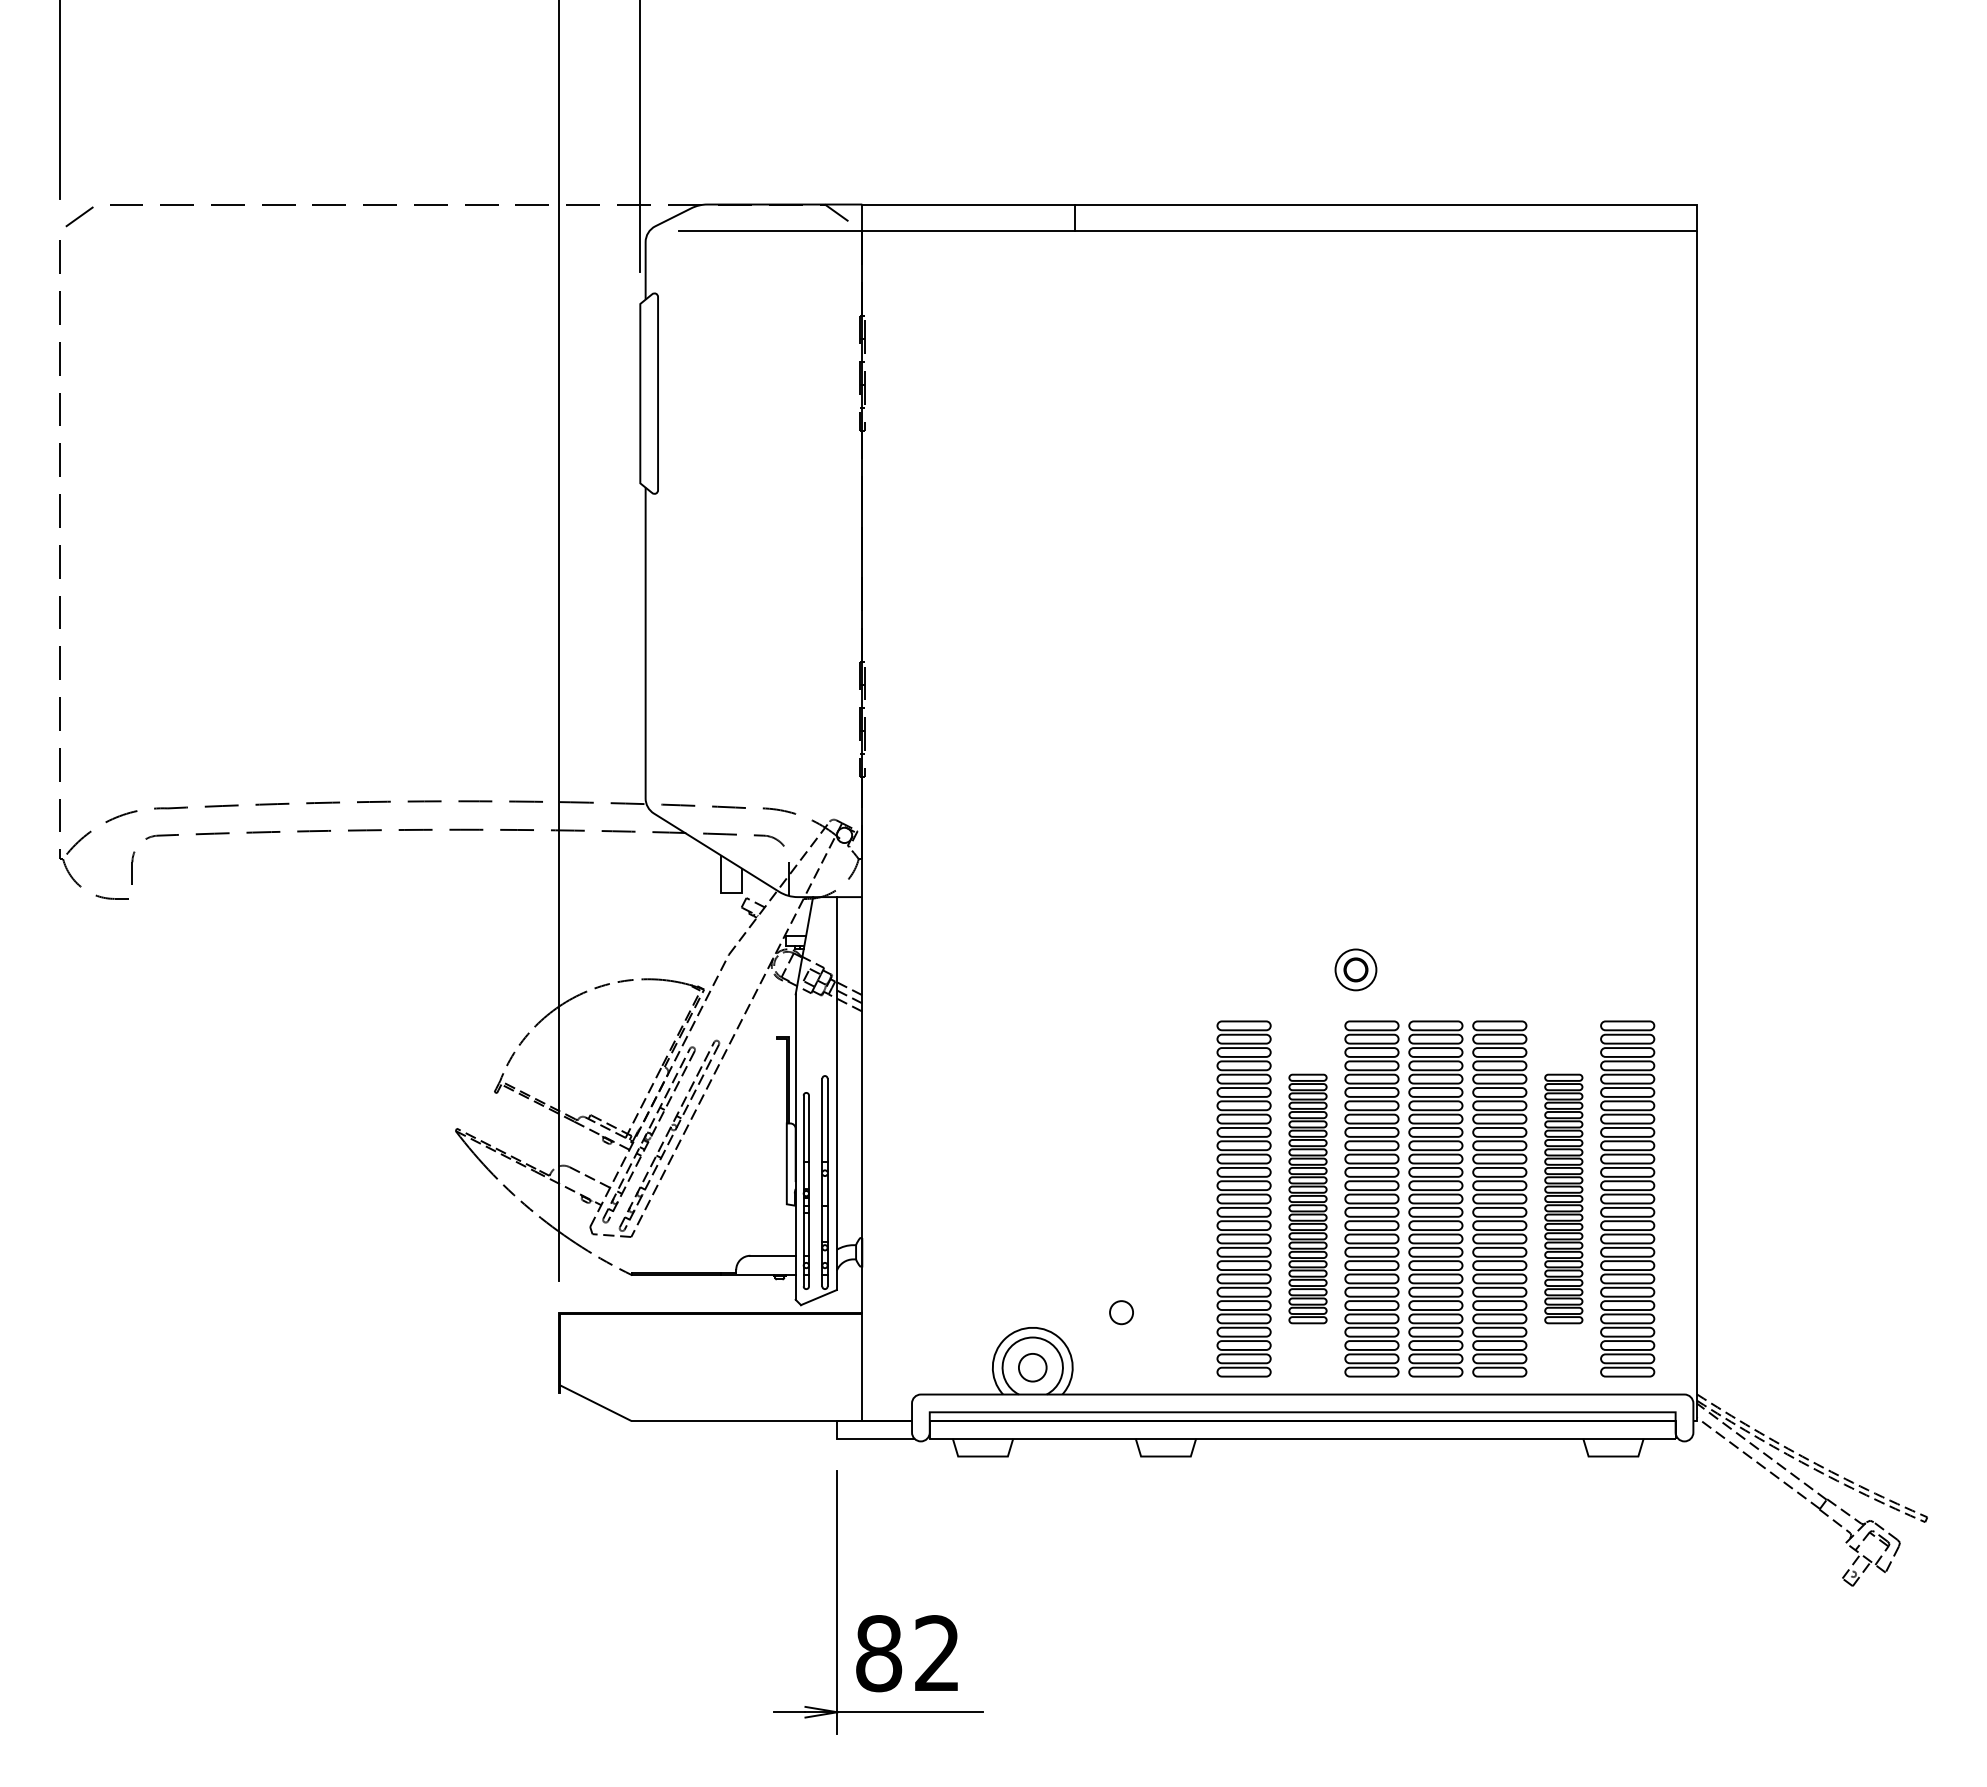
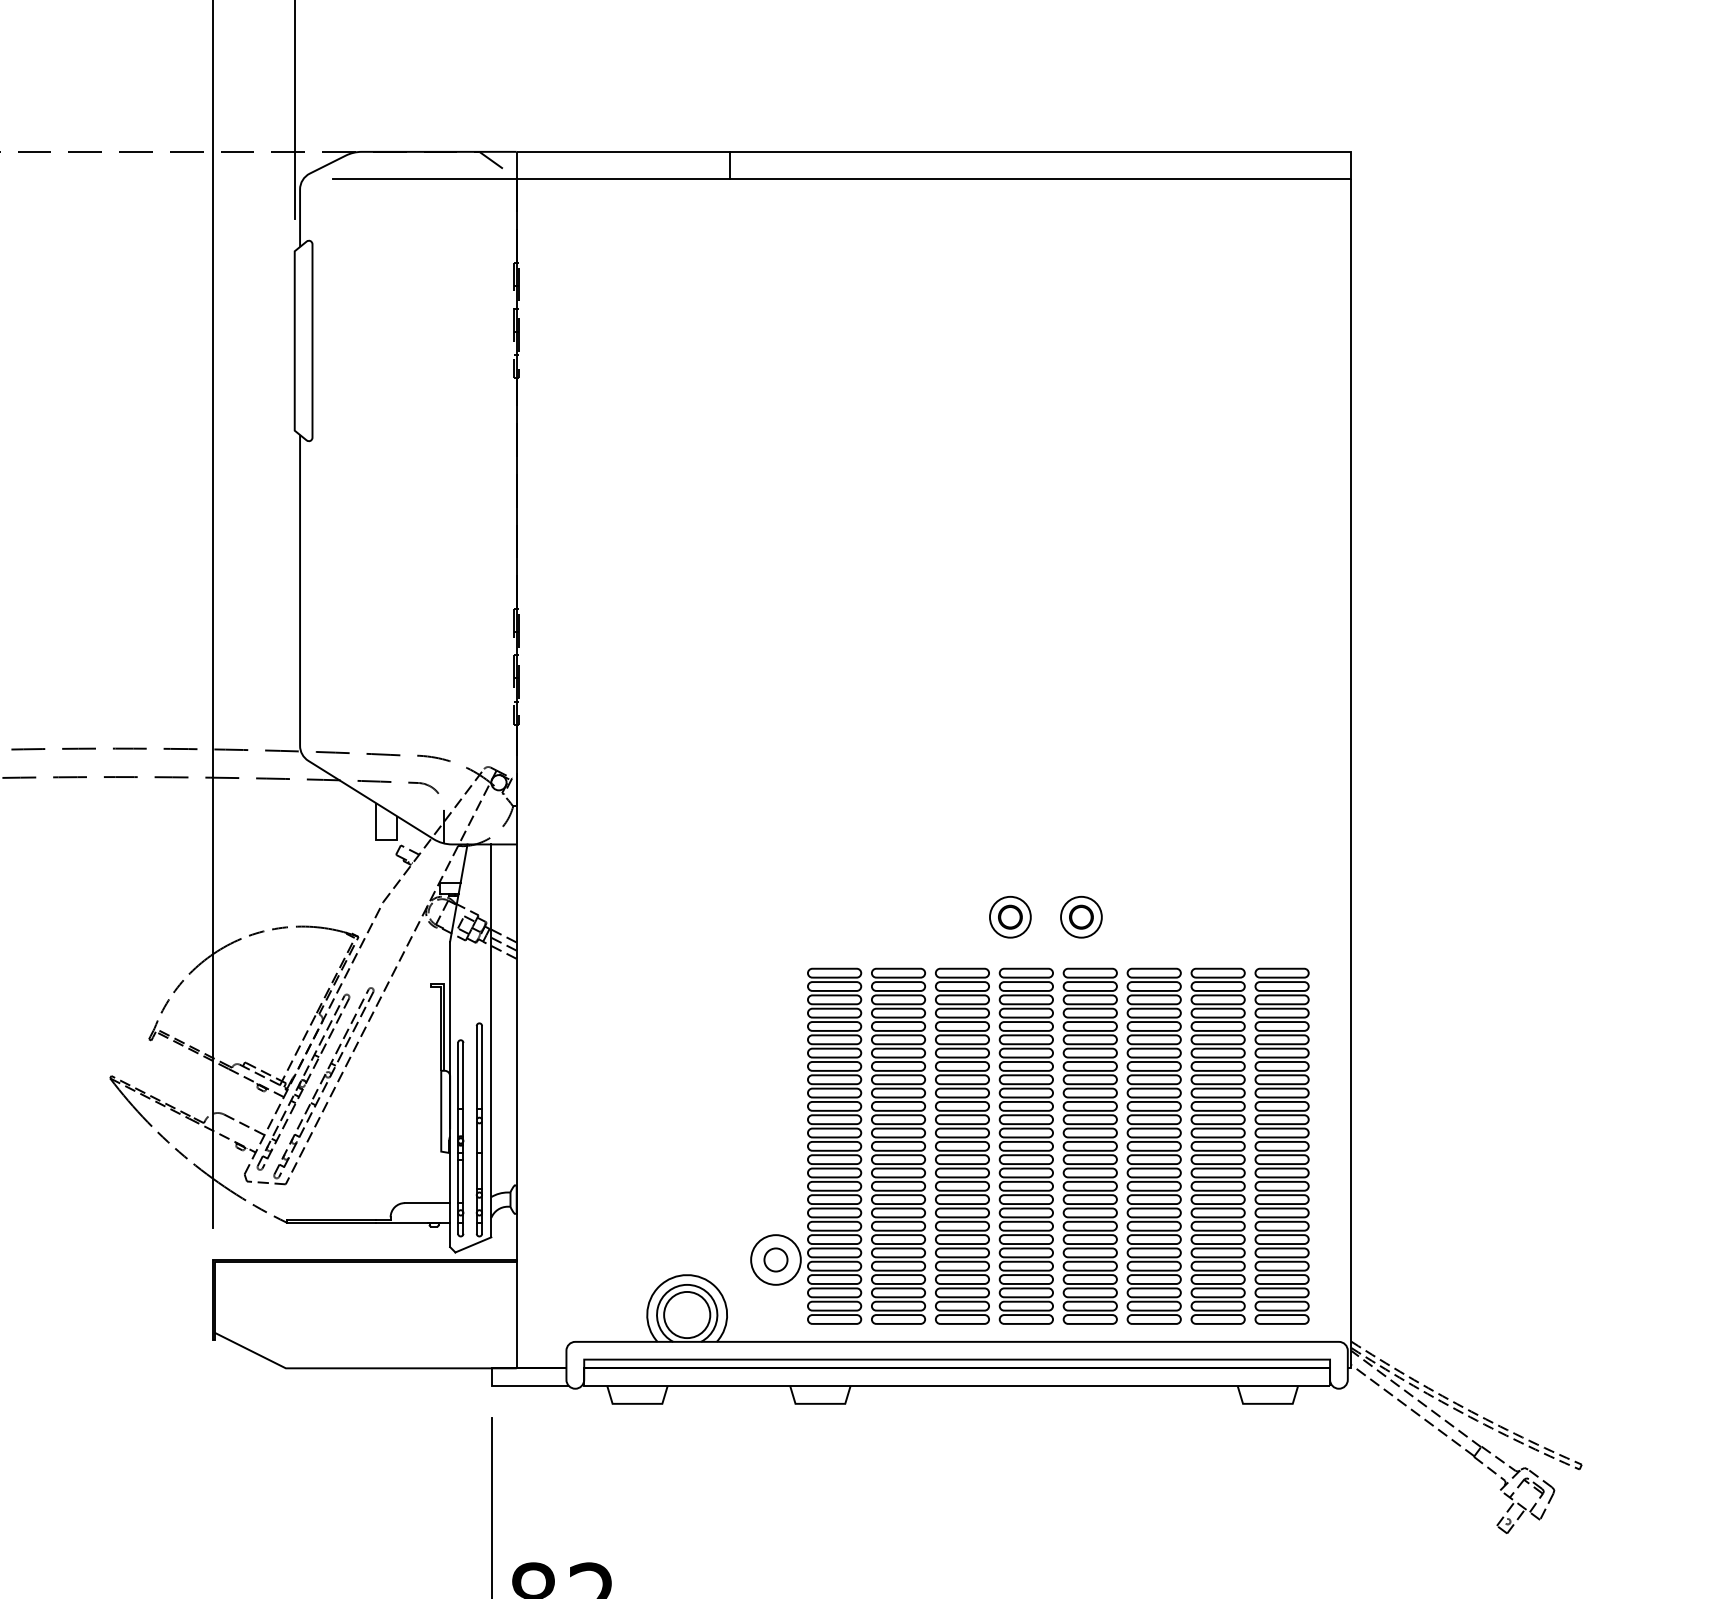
part: (1426, 969) -> (1080, 916), added
part: (1151, 1198) -> (805, 1145), added
part: (1307, 1198) -> (961, 1145), size x1.43
part: (1563, 1198) -> (1217, 1145), size x1.43
circle: (1032, 1367) -> (686, 1314), size x1.67

